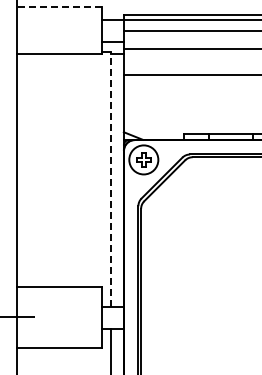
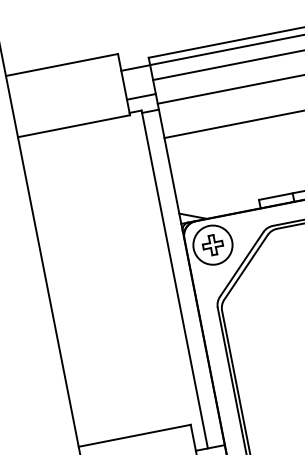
line: (59, 7) -> (61, 65), dashed -> solid
line: (111, 179) -> (175, 279), dashed -> solid

